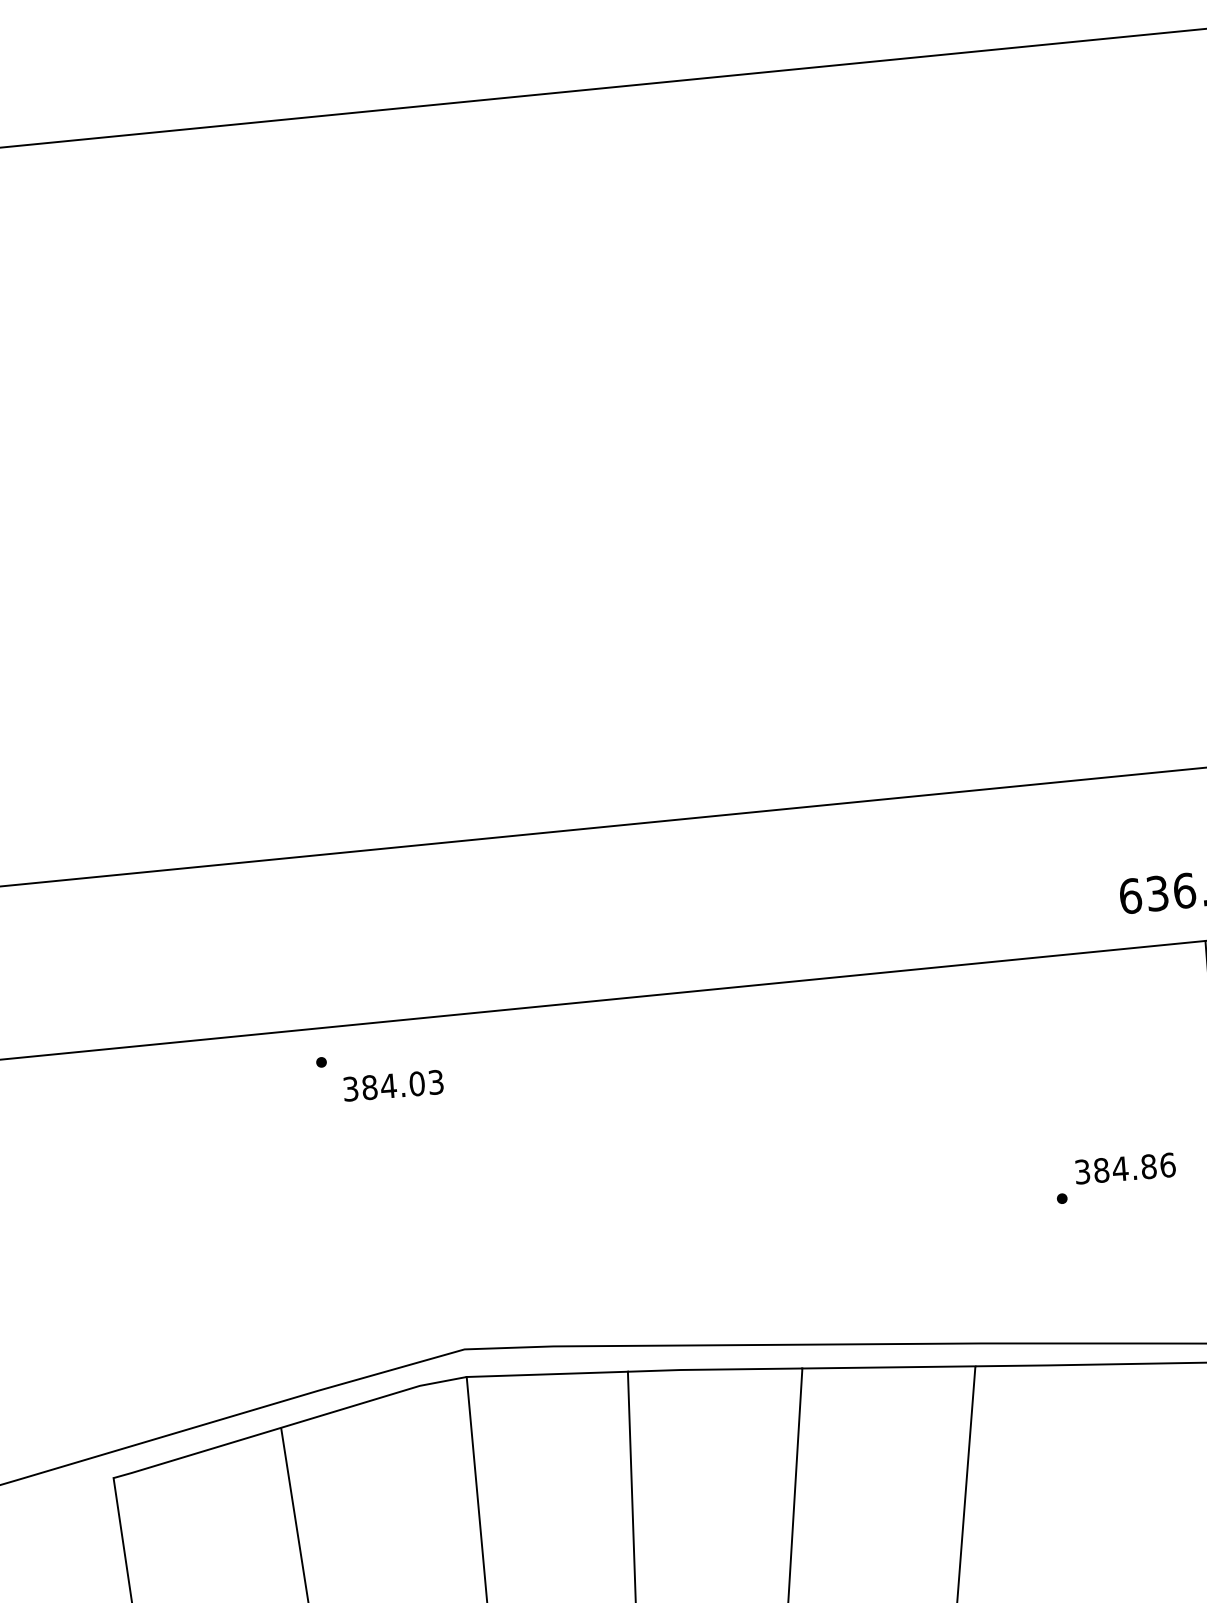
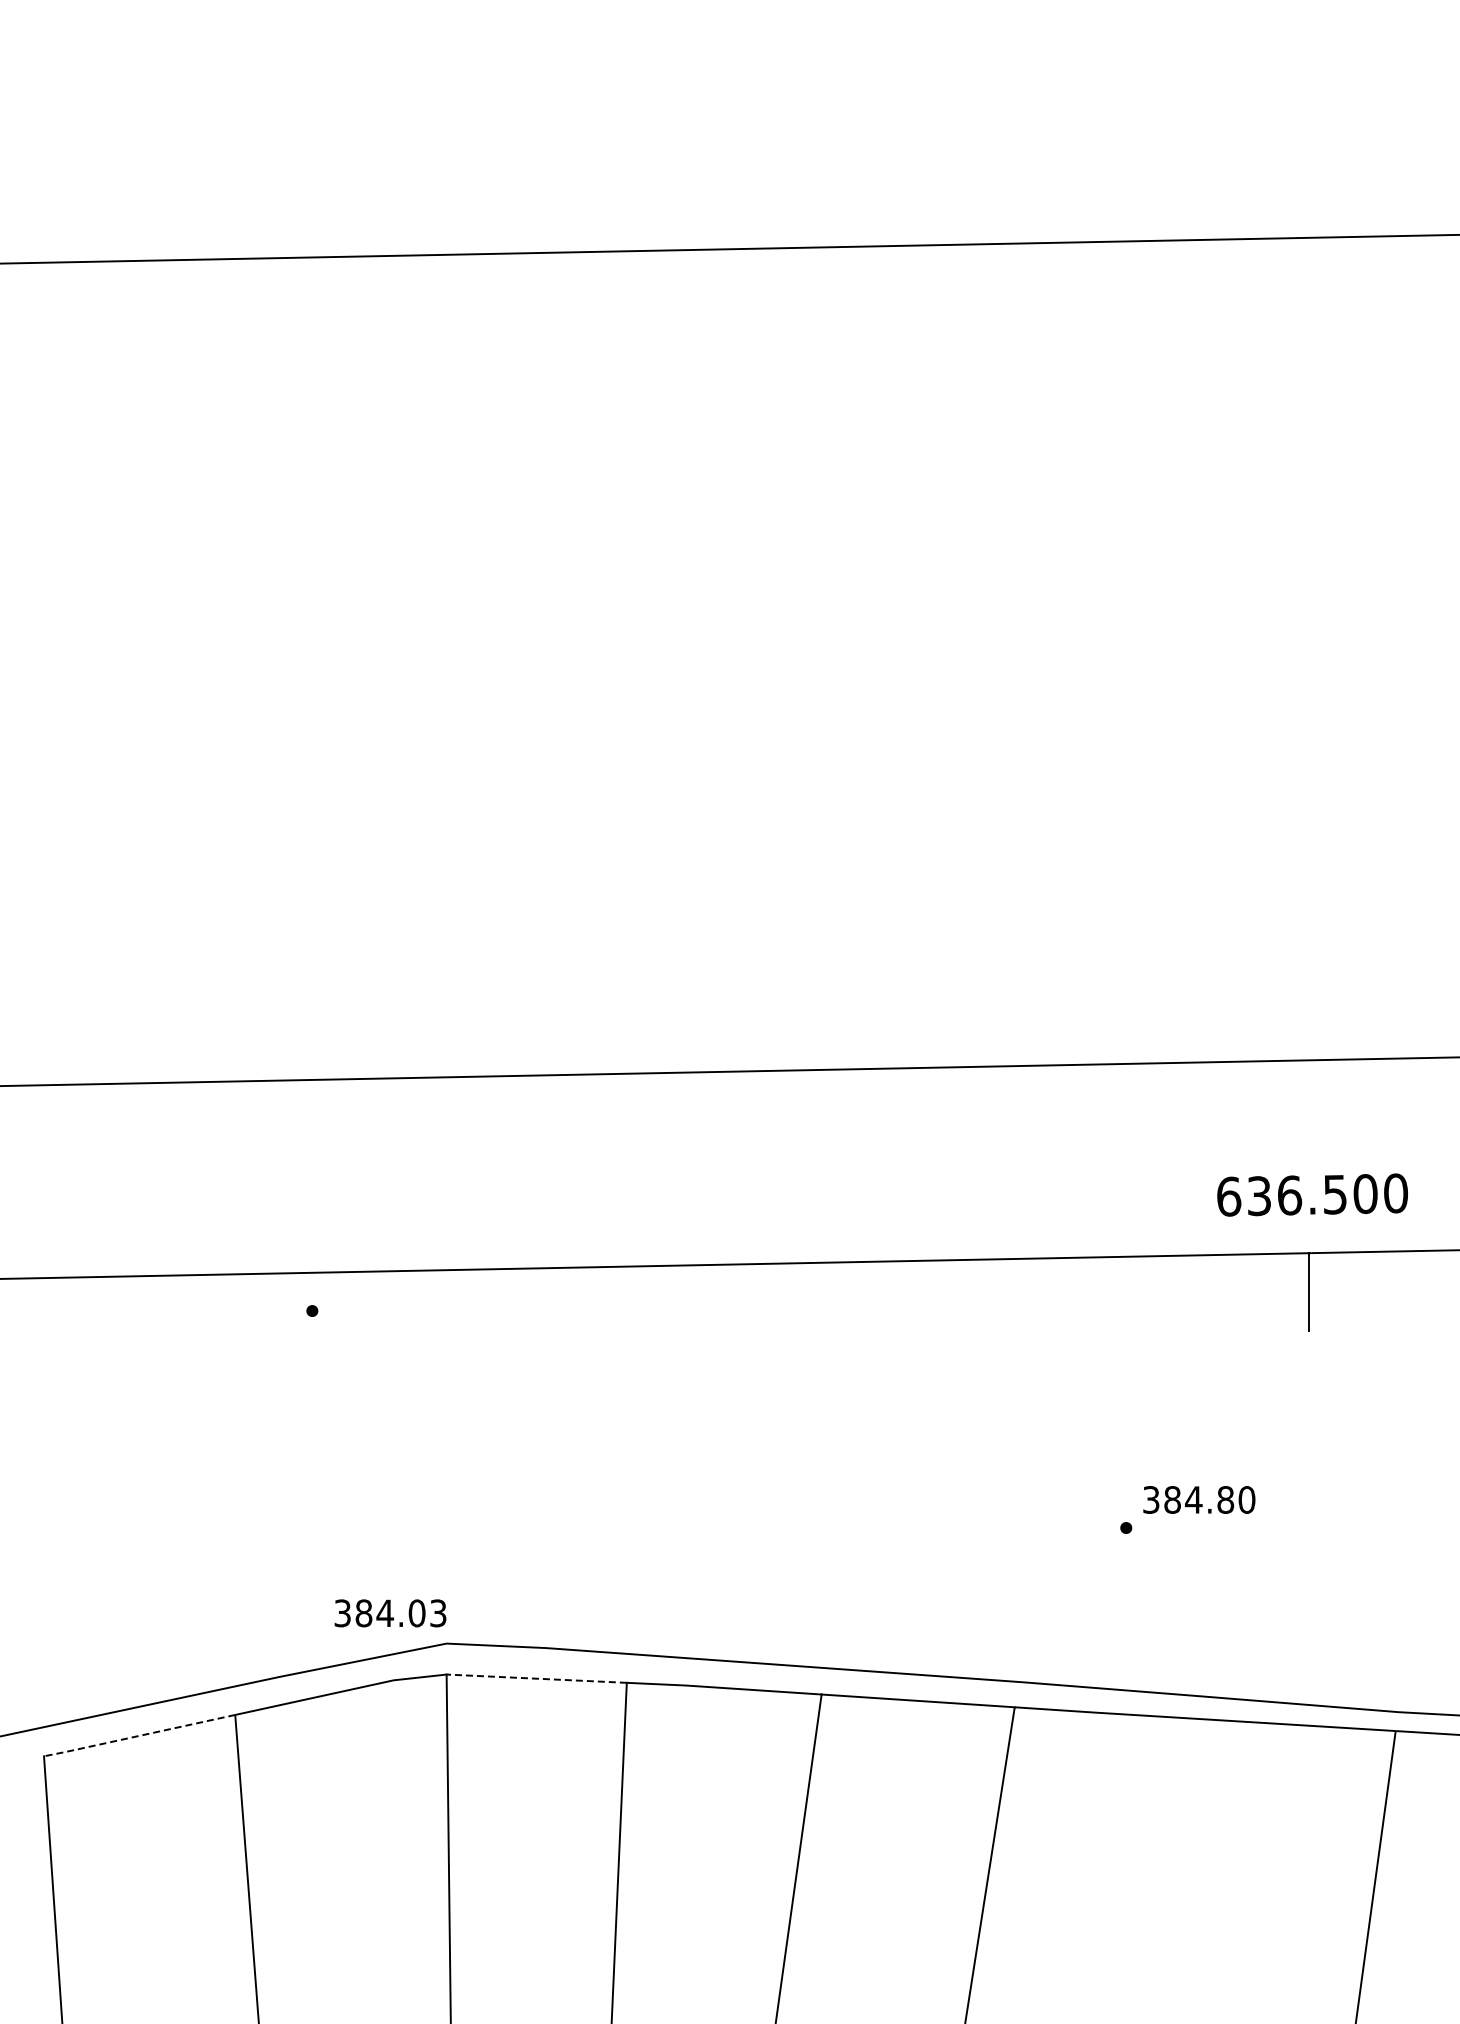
text: (393, 1085) -> (390, 1613), moved
text: (1167, 1164) -> (1246, 1499), 384.86 -> 384.80
line: (547, 1374) -> (536, 1678), solid -> dashed
line: (196, 1453) -> (138, 1736), solid -> dashed

